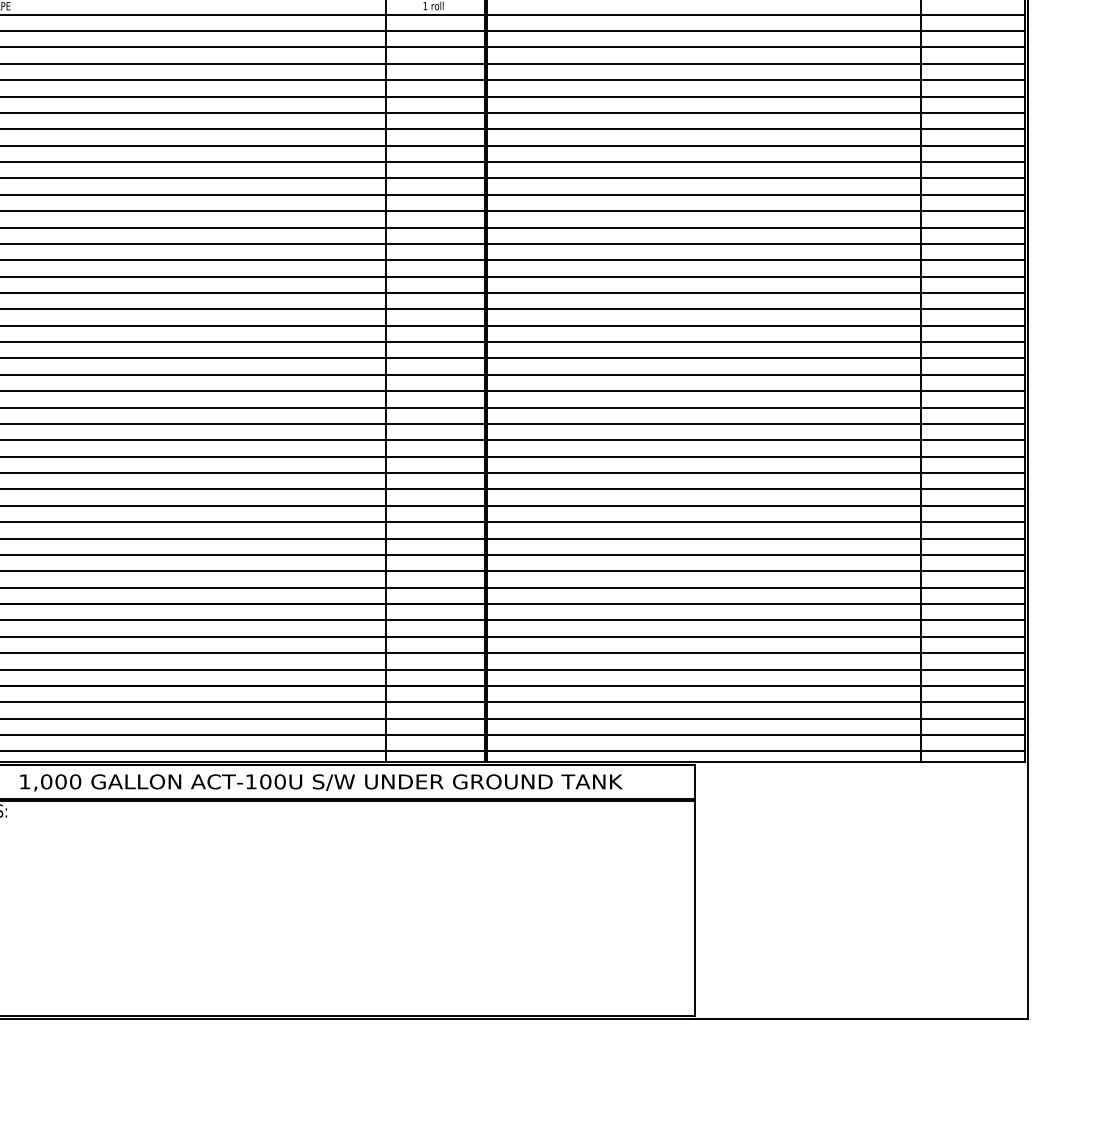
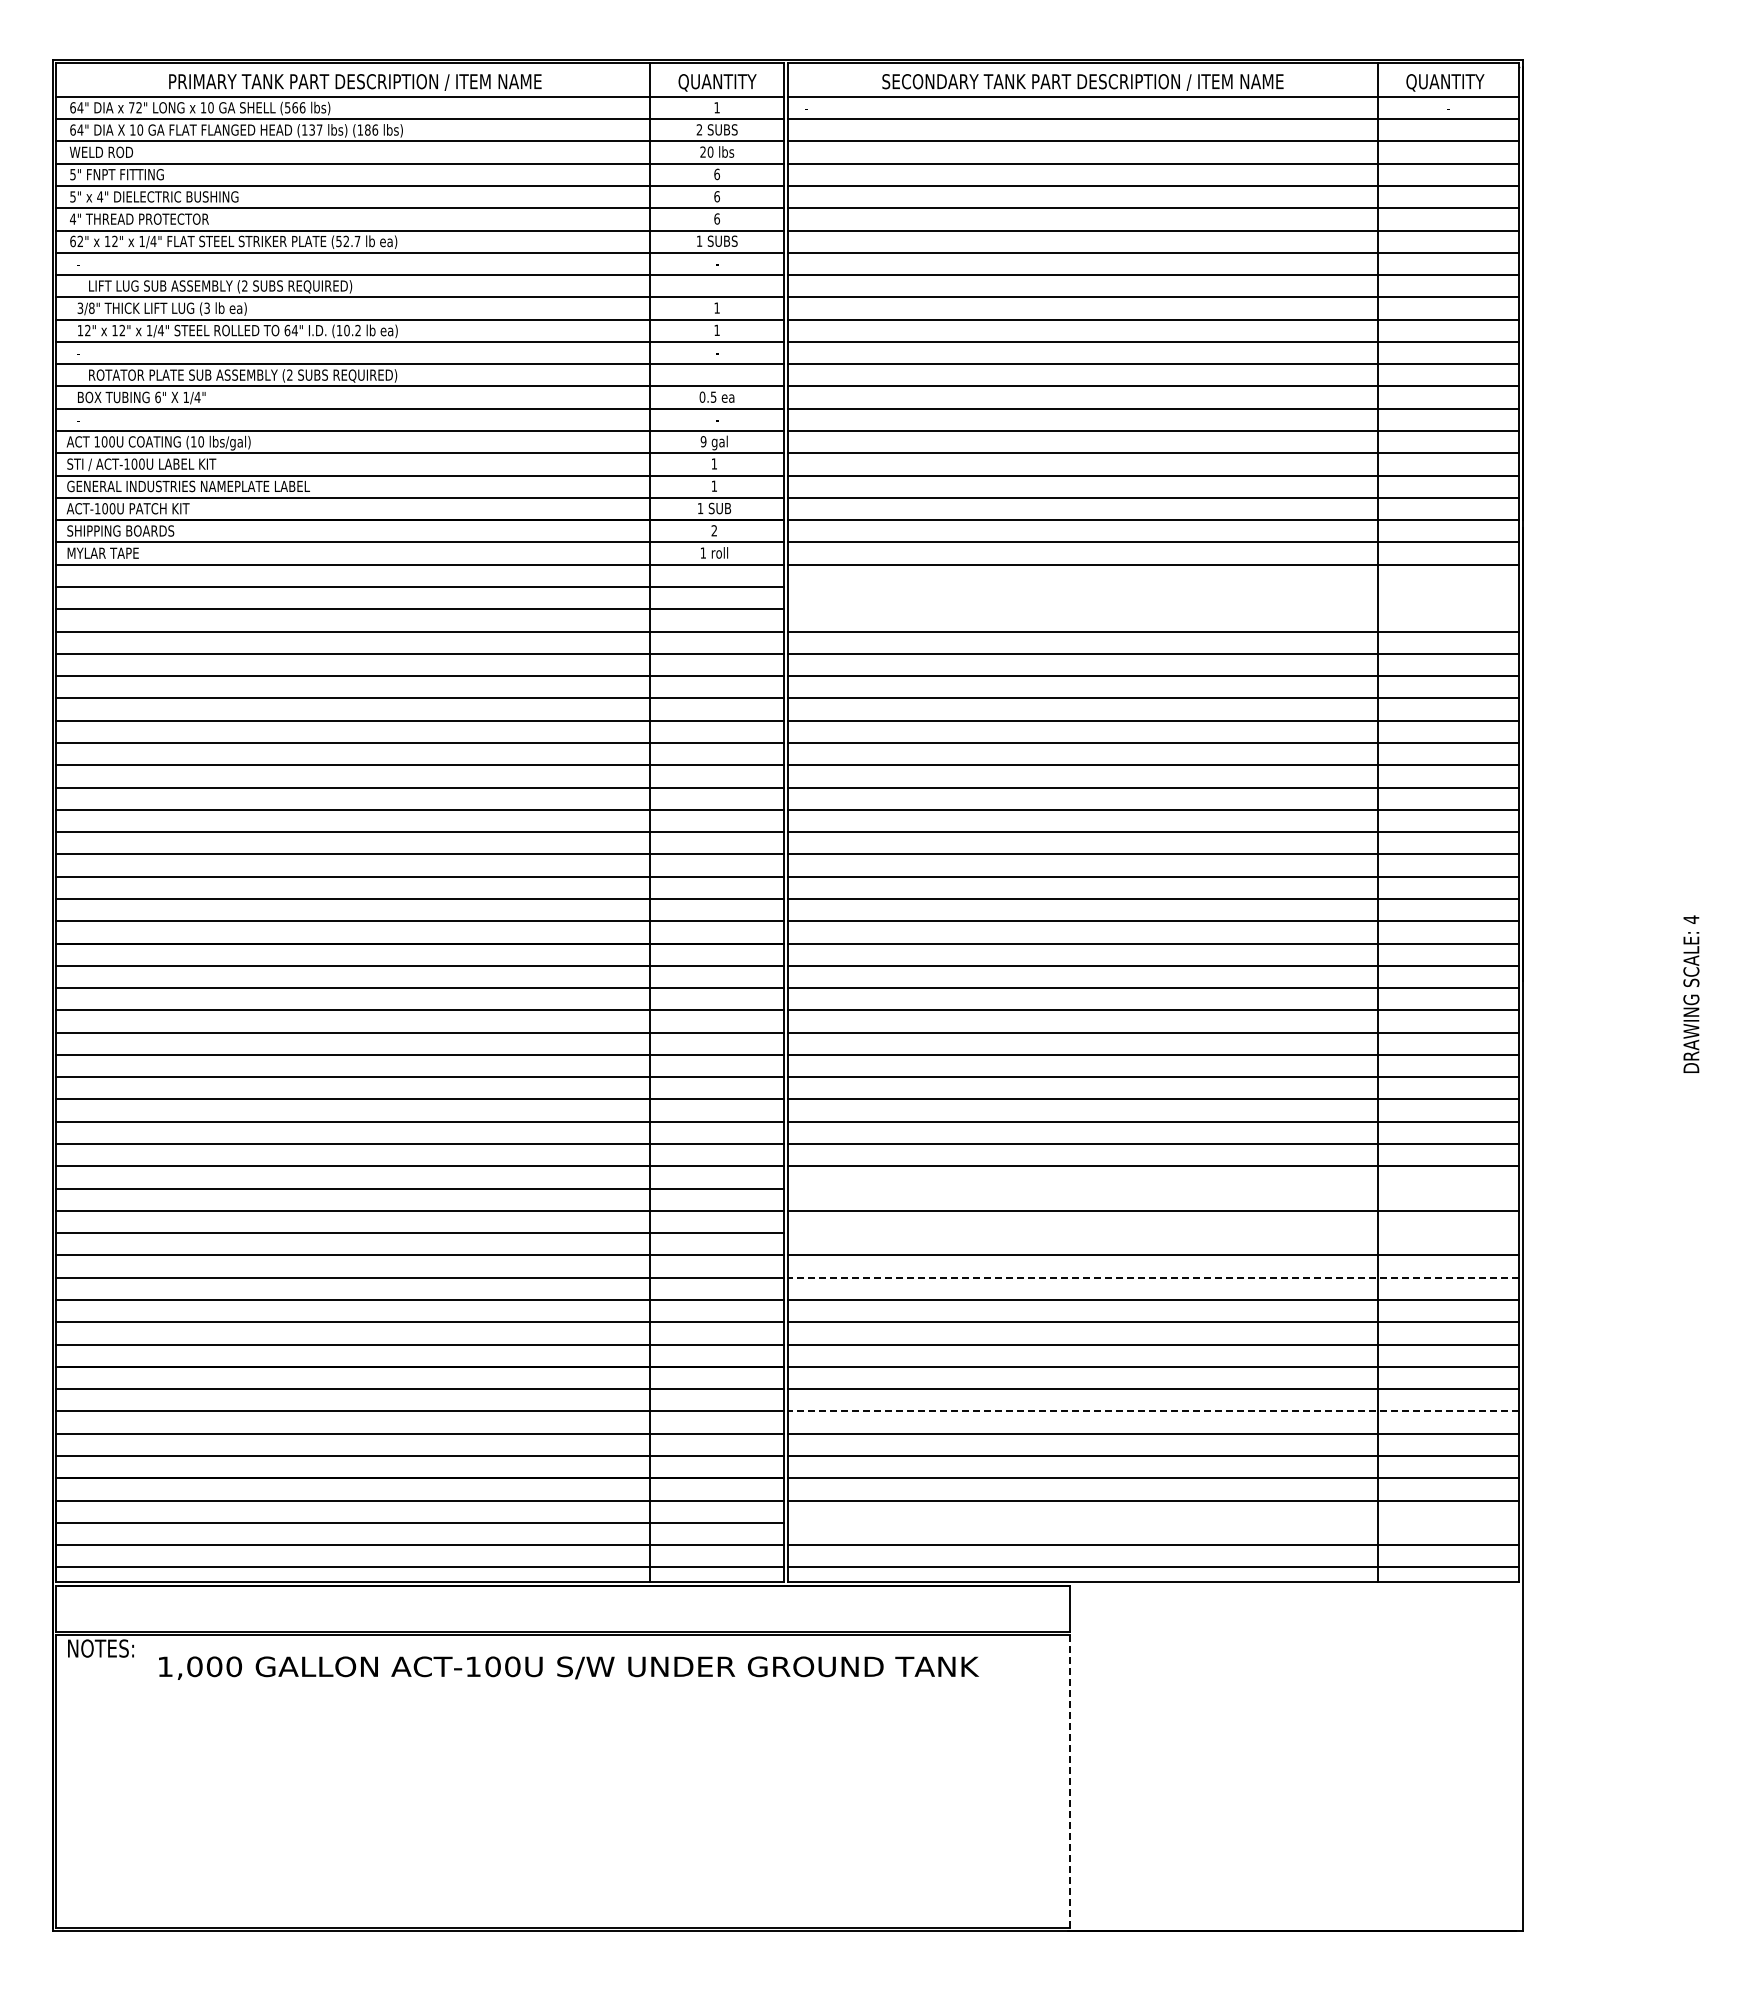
line: (756, 31) -> (1153, 587), removed
line: (756, 47) -> (1153, 609), removed
line: (756, 473) -> (1153, 1188), removed
line: (756, 506) -> (1153, 1233), removed
line: (756, 538) -> (1153, 1277), solid -> dashed
line: (756, 636) -> (1153, 1411), solid -> dashed
line: (756, 718) -> (1153, 1522), removed
text: (321, 782) -> (568, 1667), moved
line: (695, 908) -> (1070, 1780), solid -> dashed

